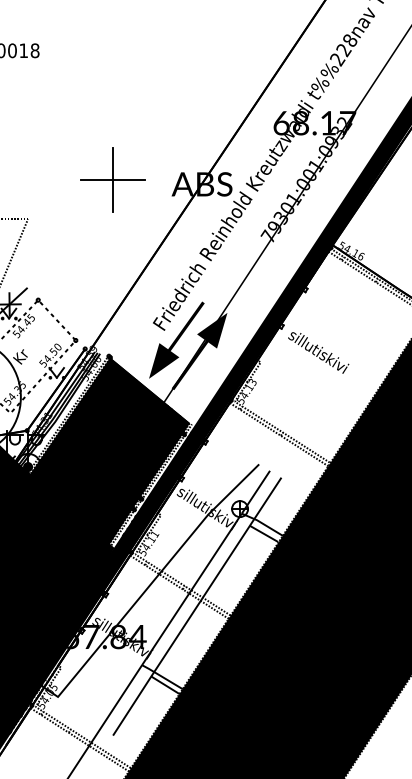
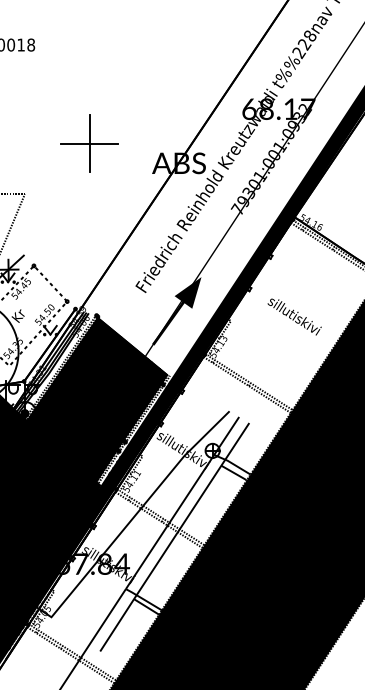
part: (112, 179) -> (89, 143), moved
fill: (176, 339) -> (156, 300), removed
text: (318, 352) -> (294, 316), moved

